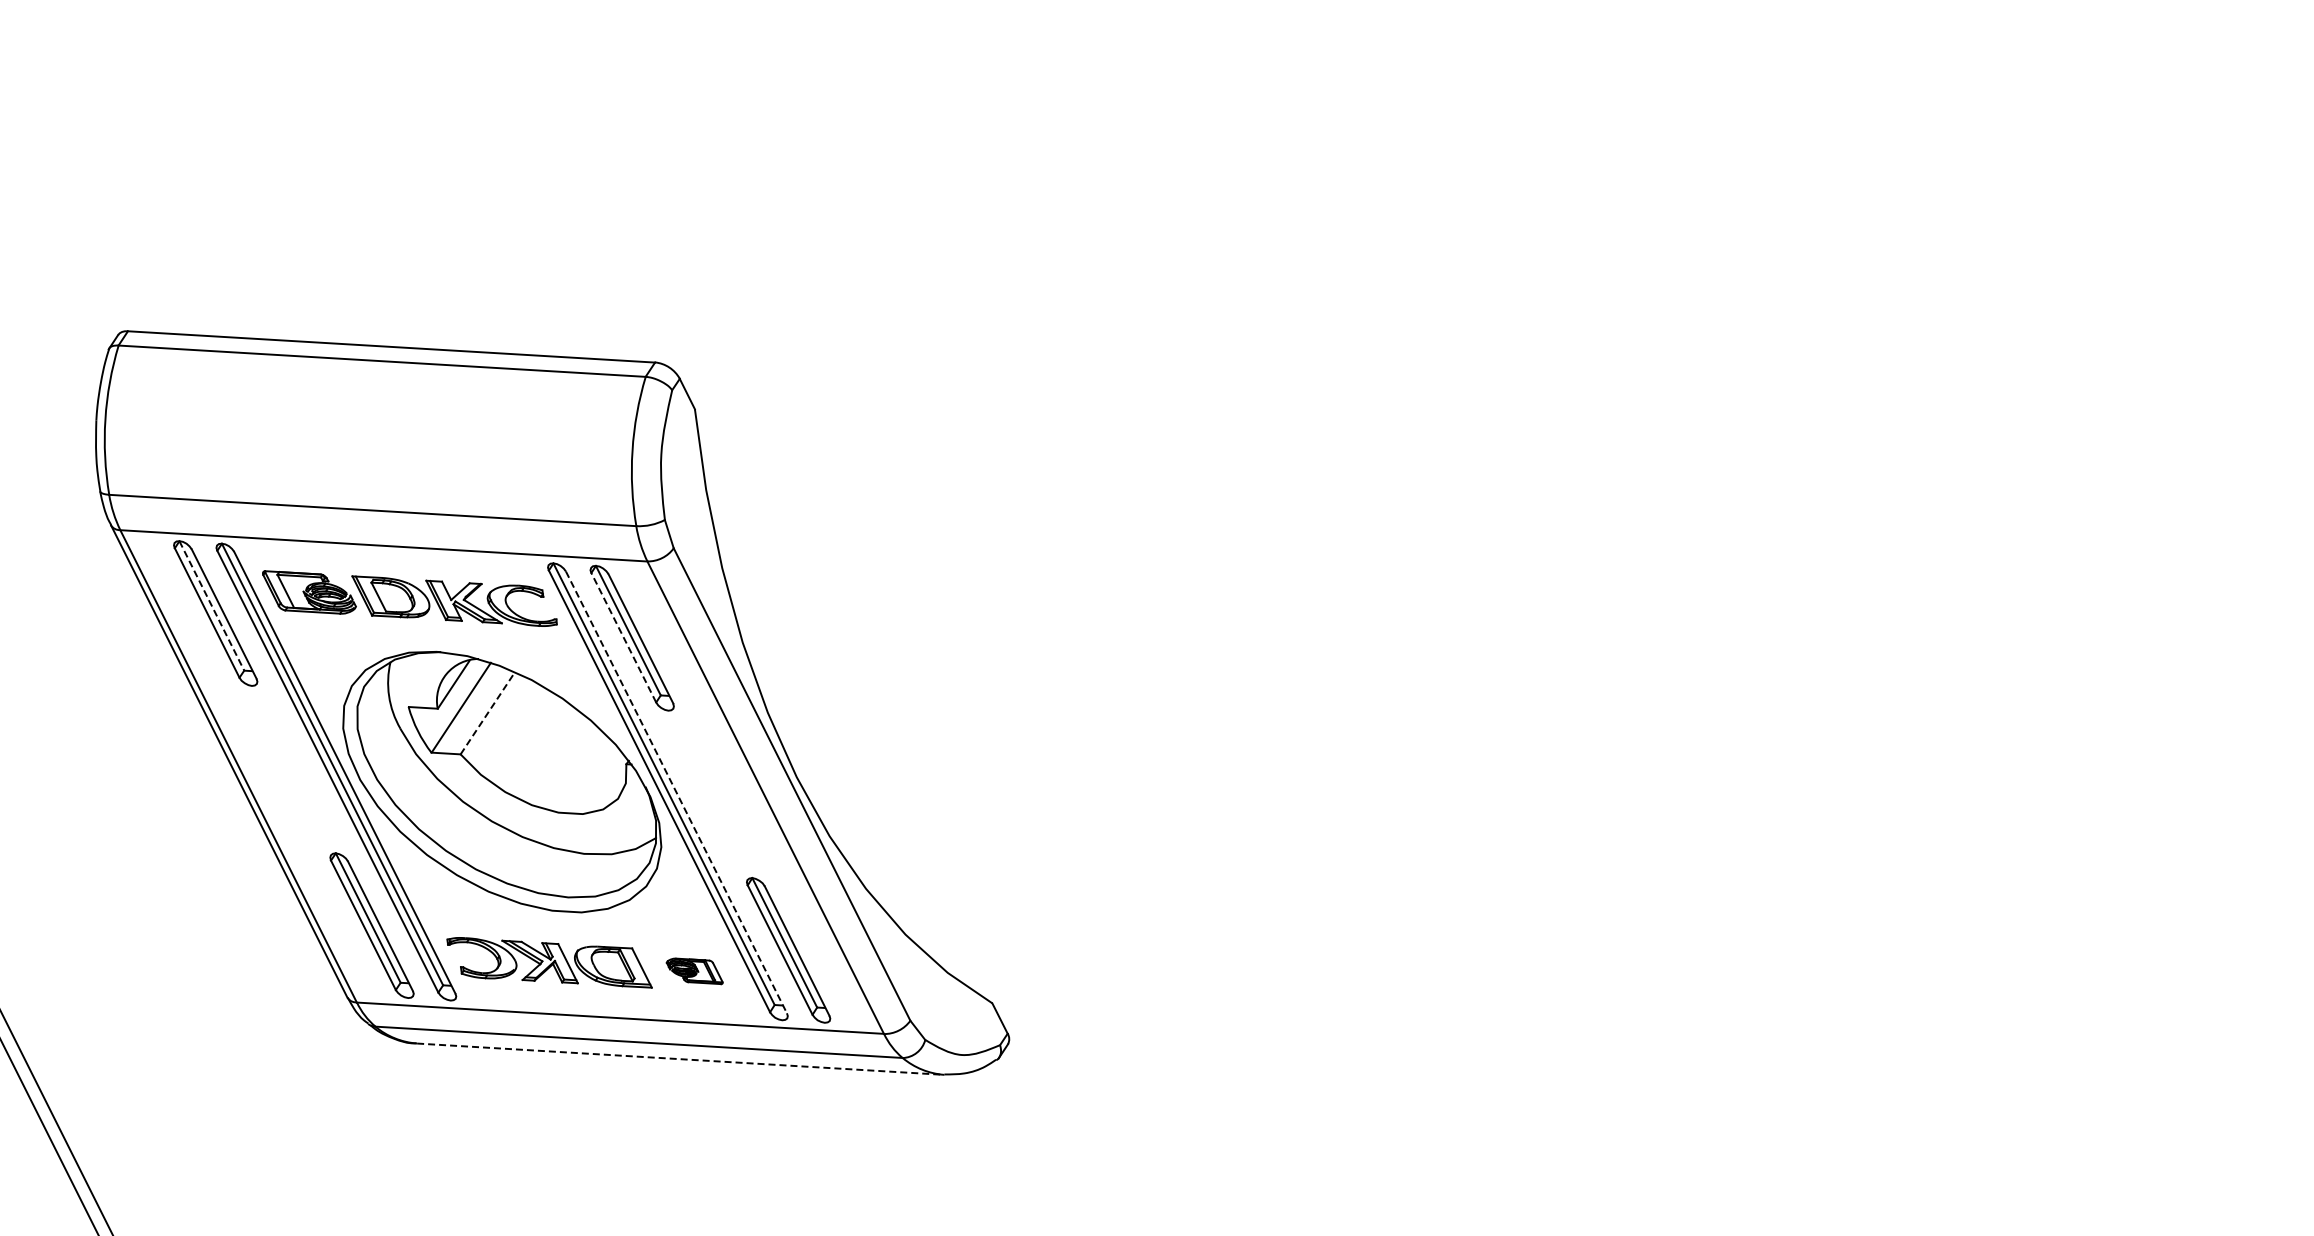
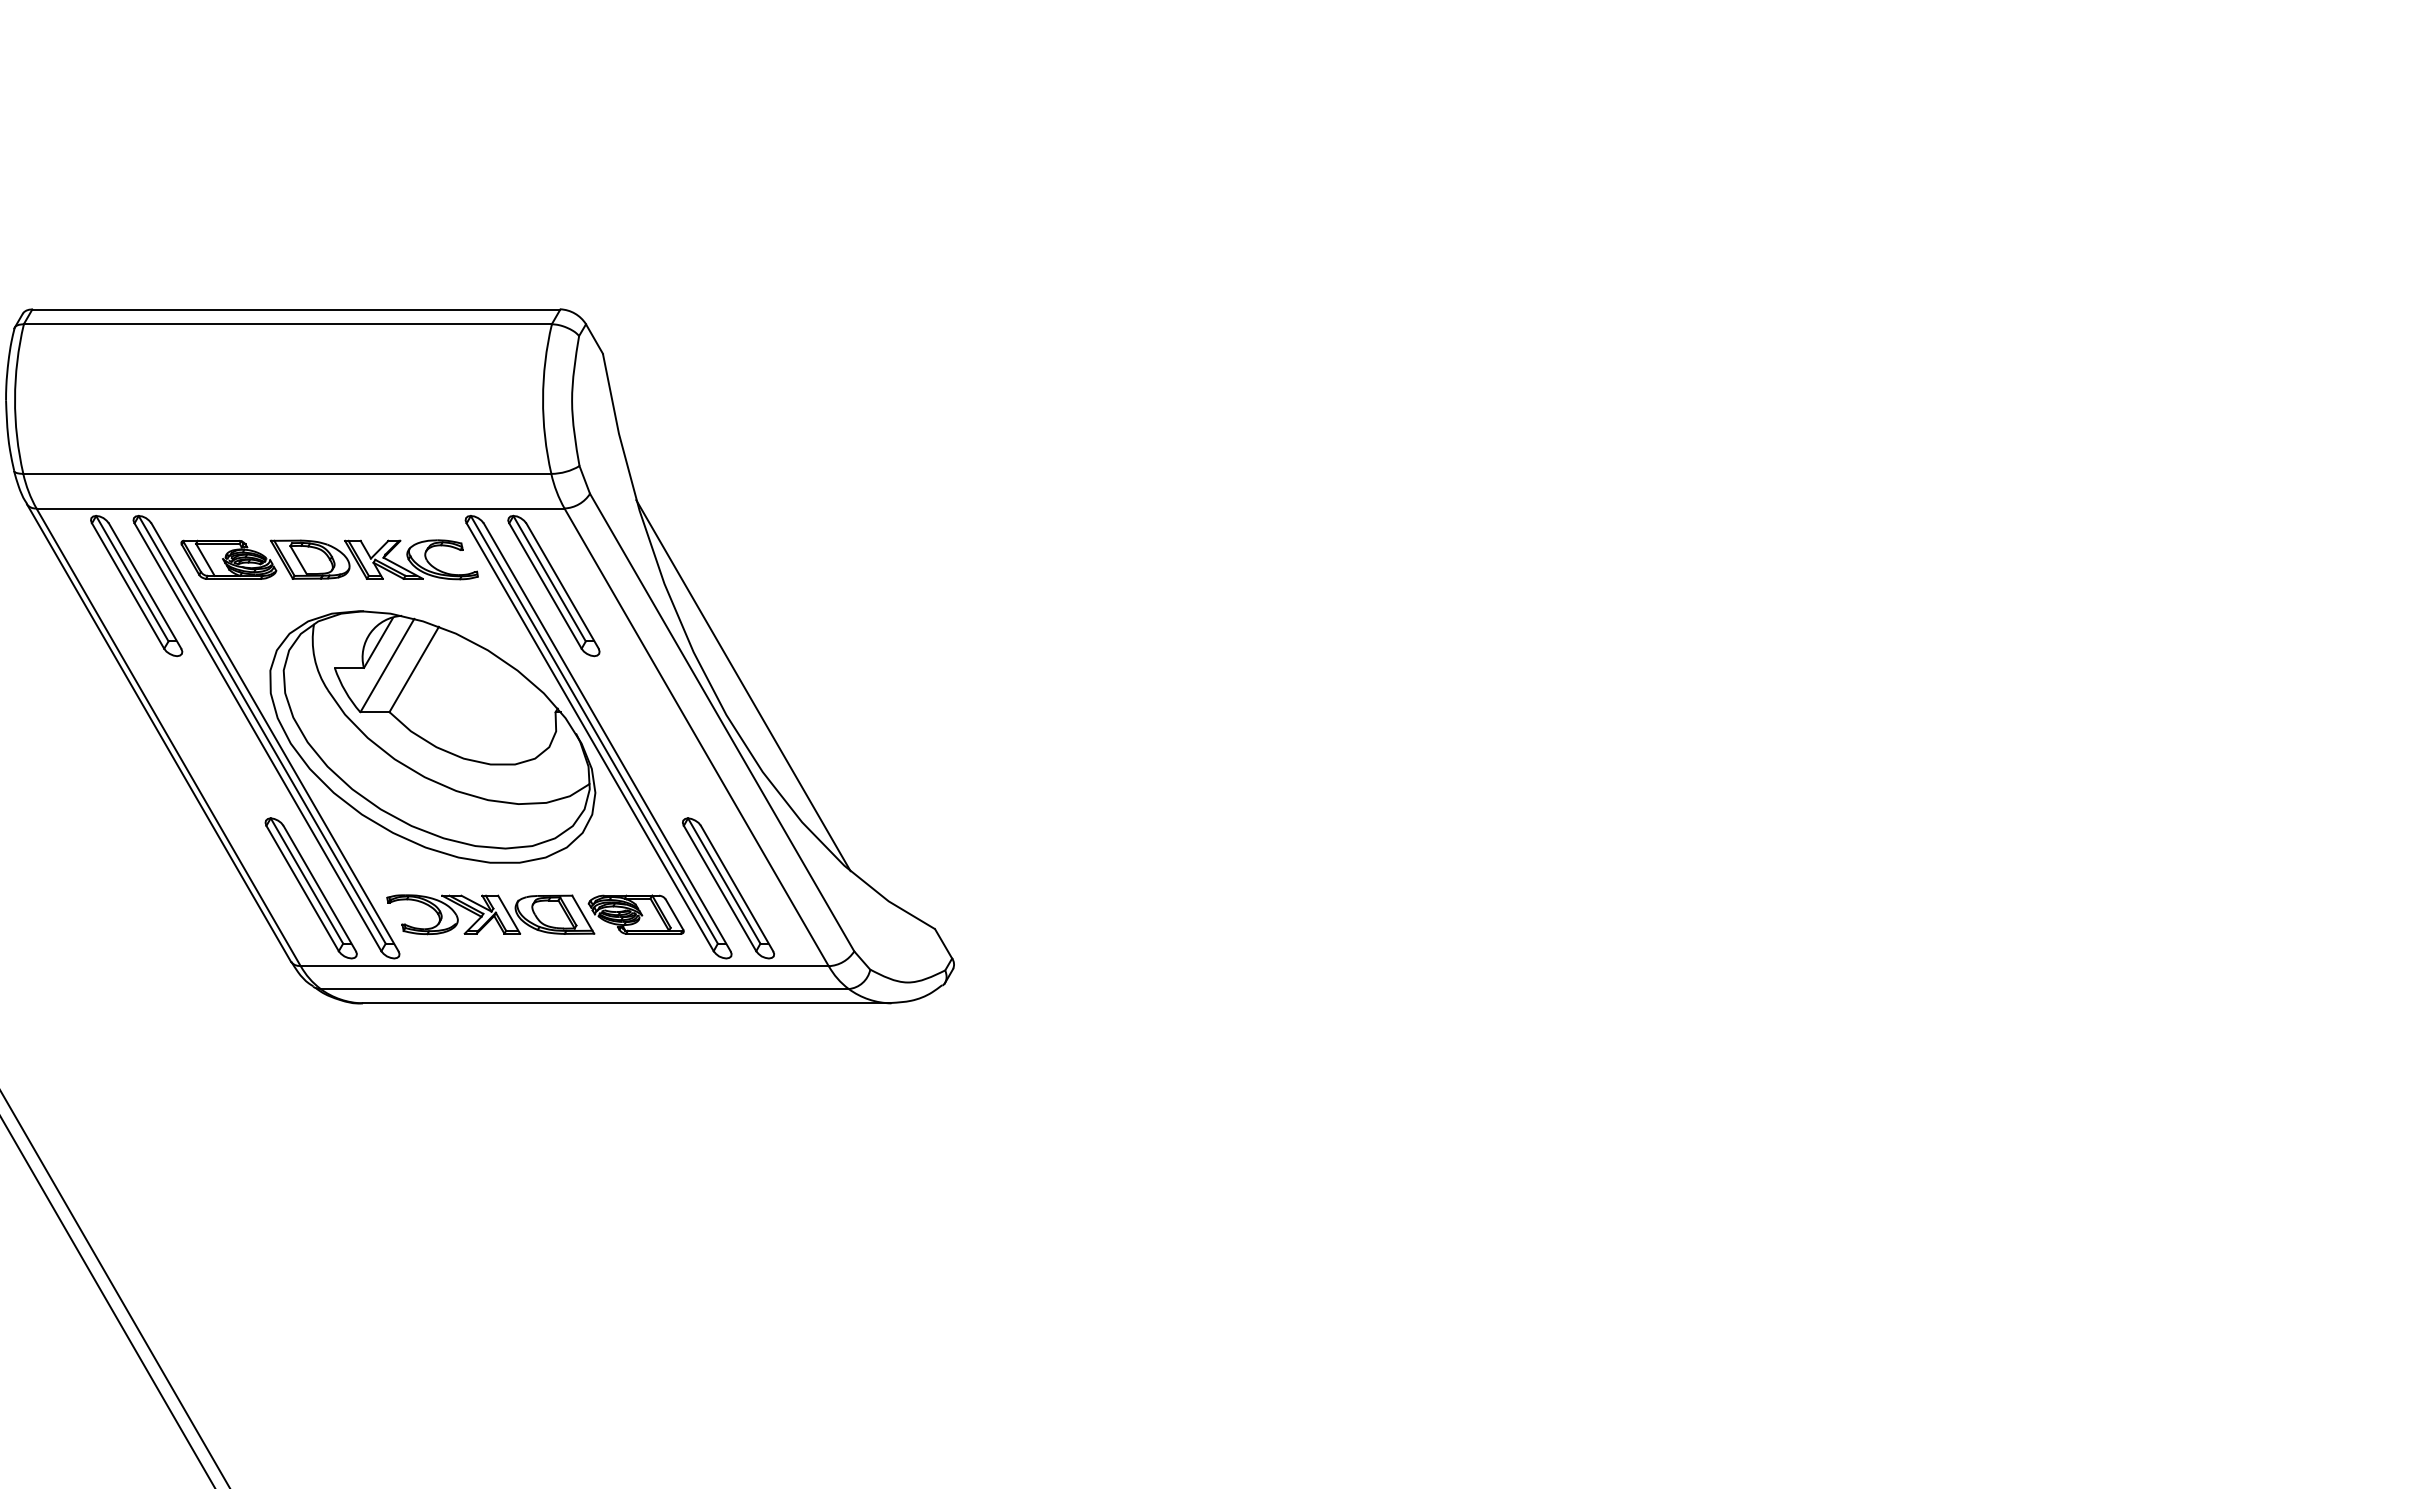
line: (211, 606) -> (132, 579), dashed -> solid
line: (623, 637) -> (545, 585), dashed -> solid
line: (488, 713) -> (414, 669), dashed -> solid
line: (815, 748) -> (743, 685), added
line: (676, 792) -> (607, 737), dashed -> solid
part: (694, 970) -> (635, 914), size x1.67
line: (680, 1059) -> (627, 1003), dashed -> solid

